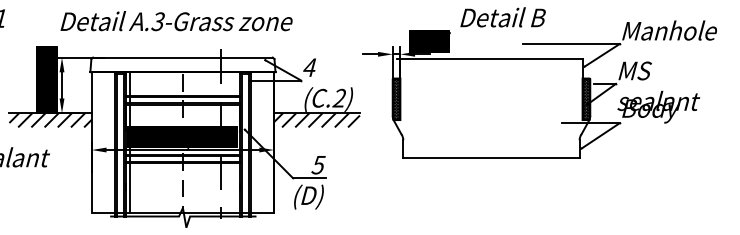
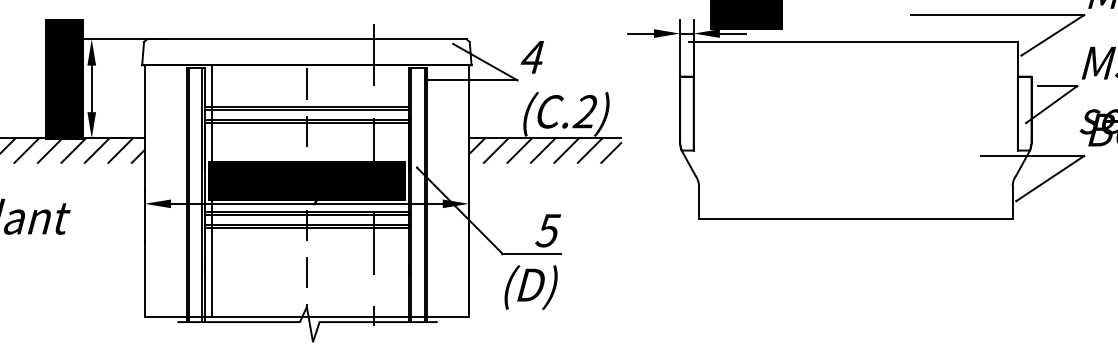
hatch: (396, 99) -> (686, 113), removed
hatch: (586, 99) -> (1024, 113), removed

